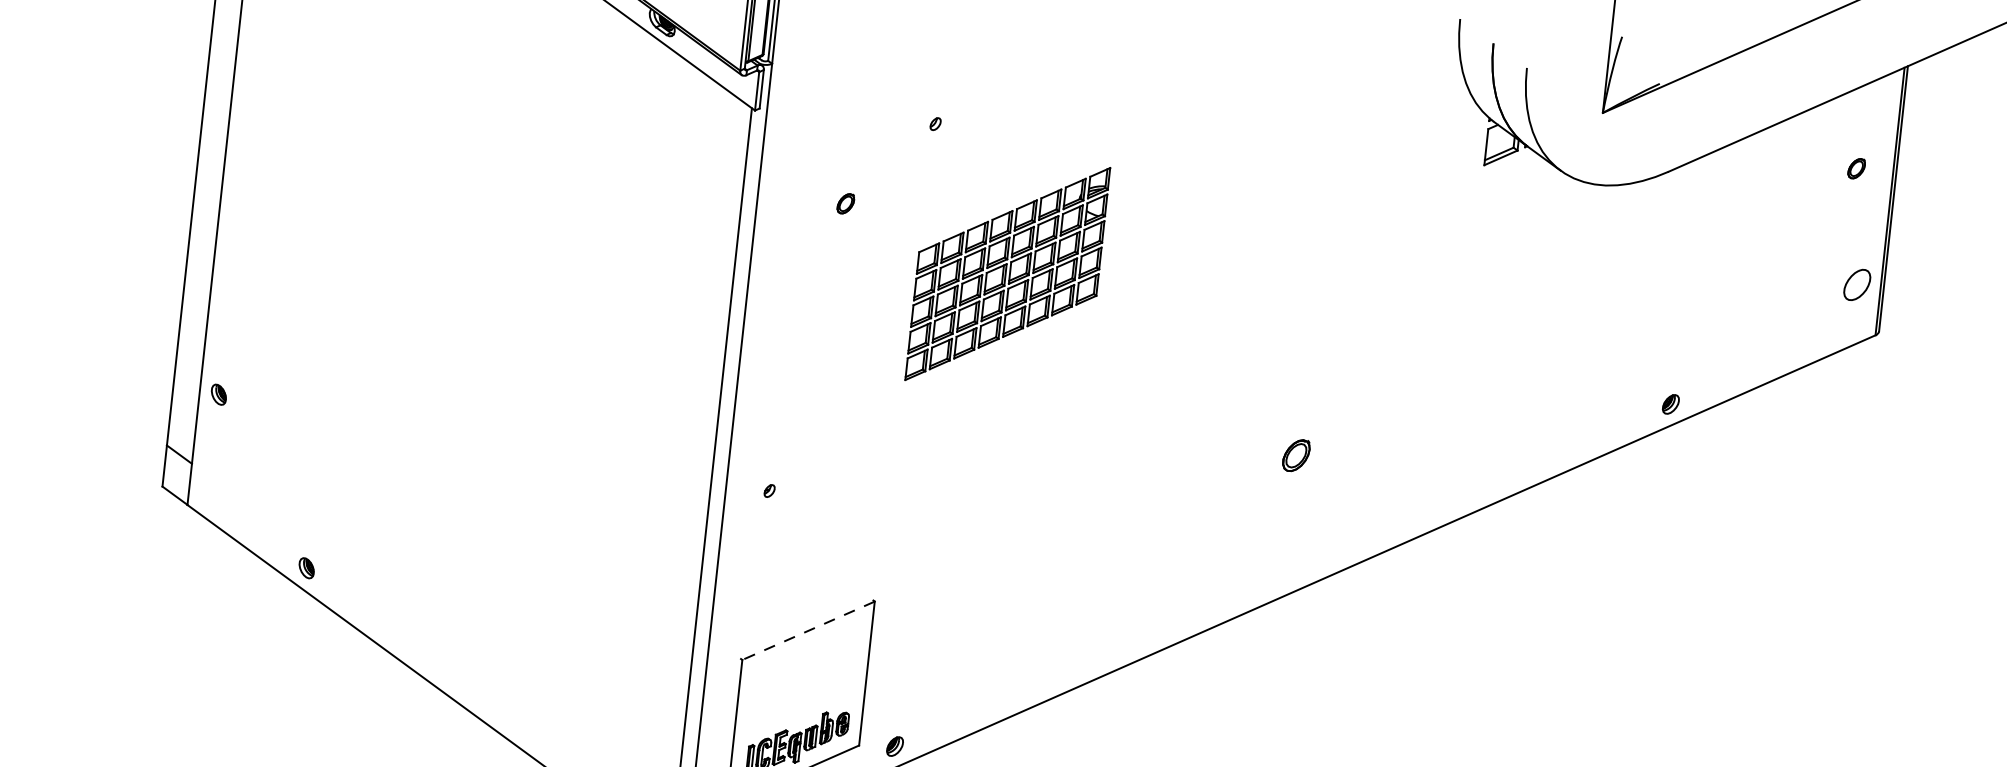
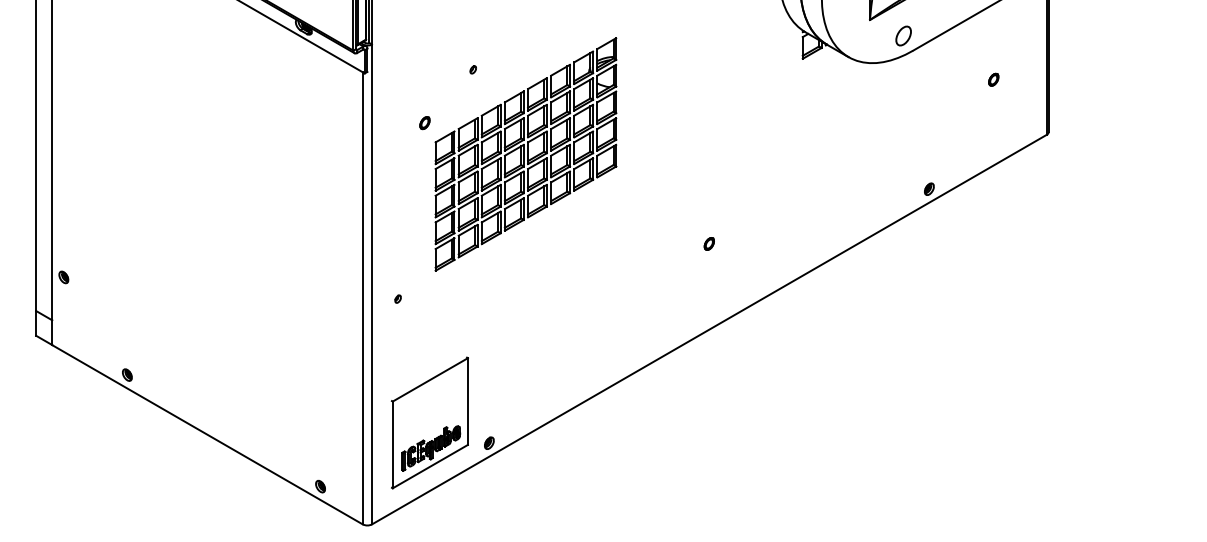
part: (1856, 168) -> (993, 79), moved
part: (1007, 273) -> (525, 154), size x1.67
part: (1857, 284) -> (903, 35), moved
part: (1294, 454) -> (708, 243), size x0.62
line: (807, 631) -> (429, 380), dashed -> solid

